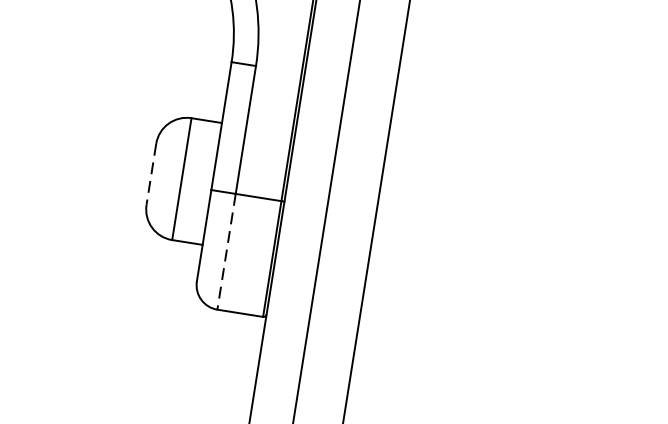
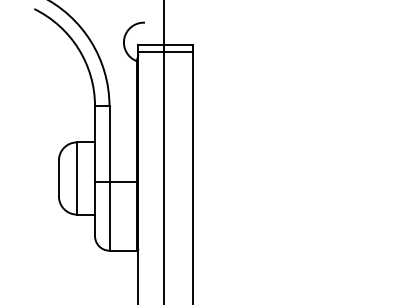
line: (150, 174) -> (58, 178), dashed -> solid
line: (226, 251) -> (109, 216), dashed -> solid

